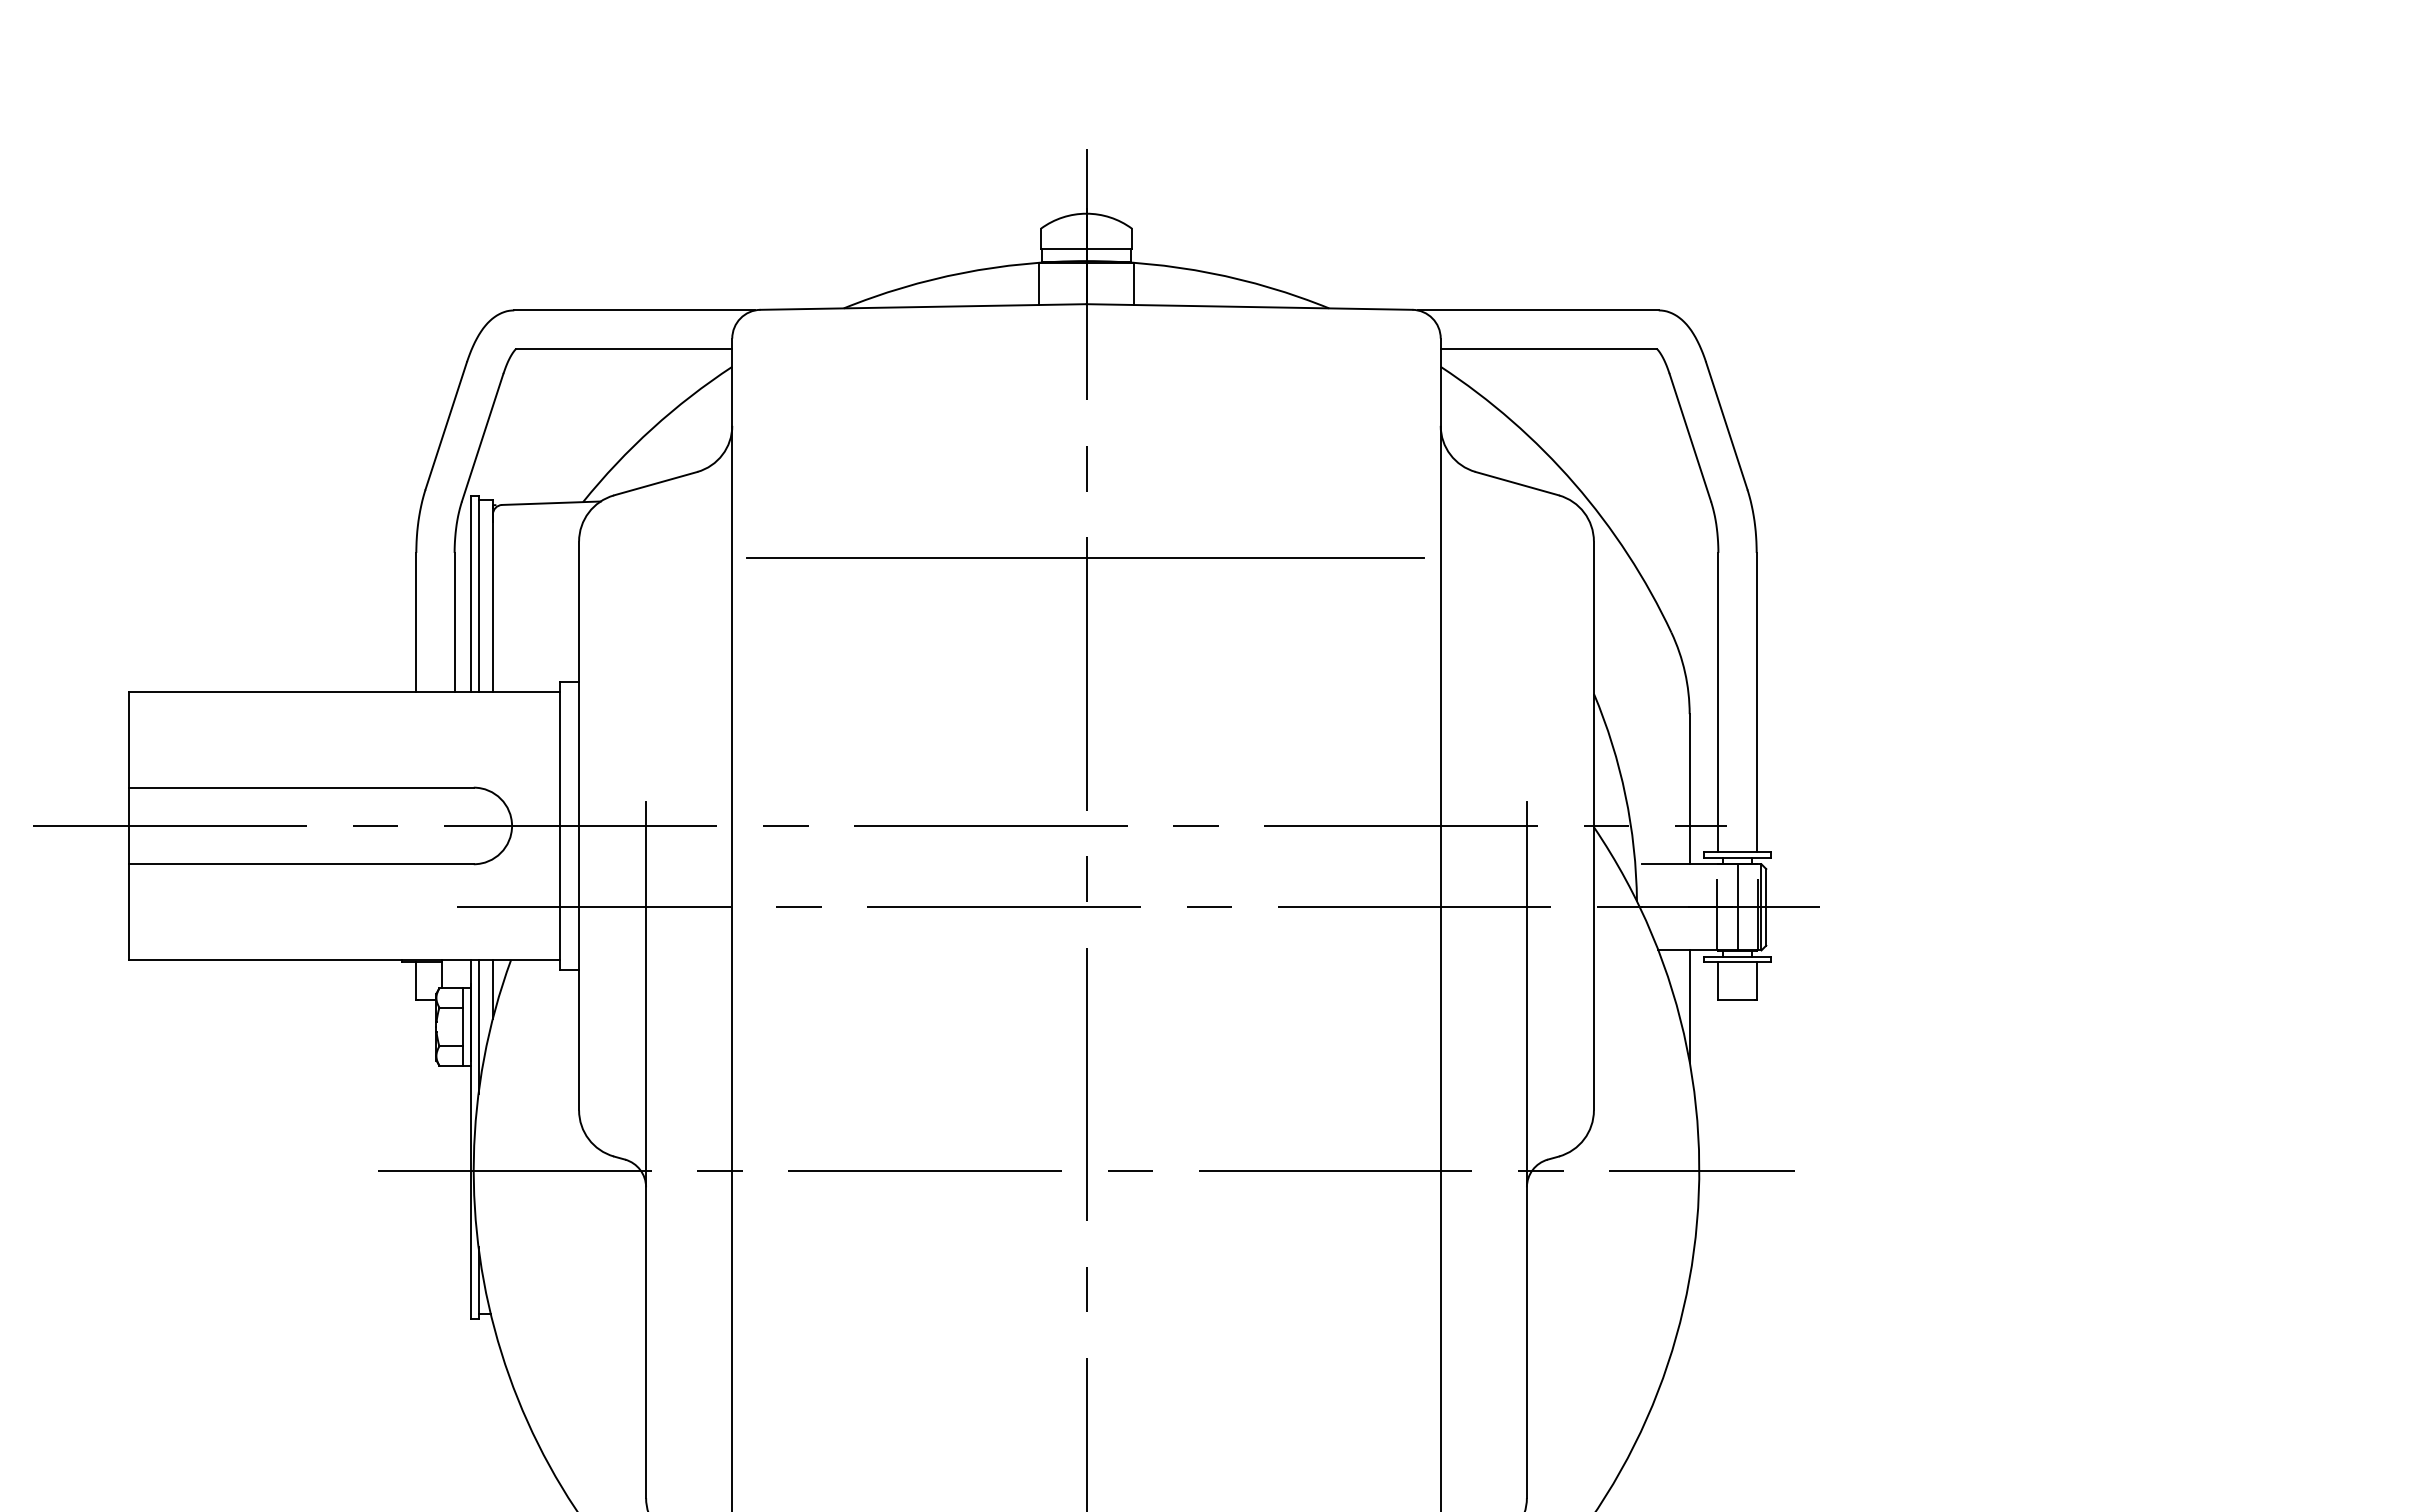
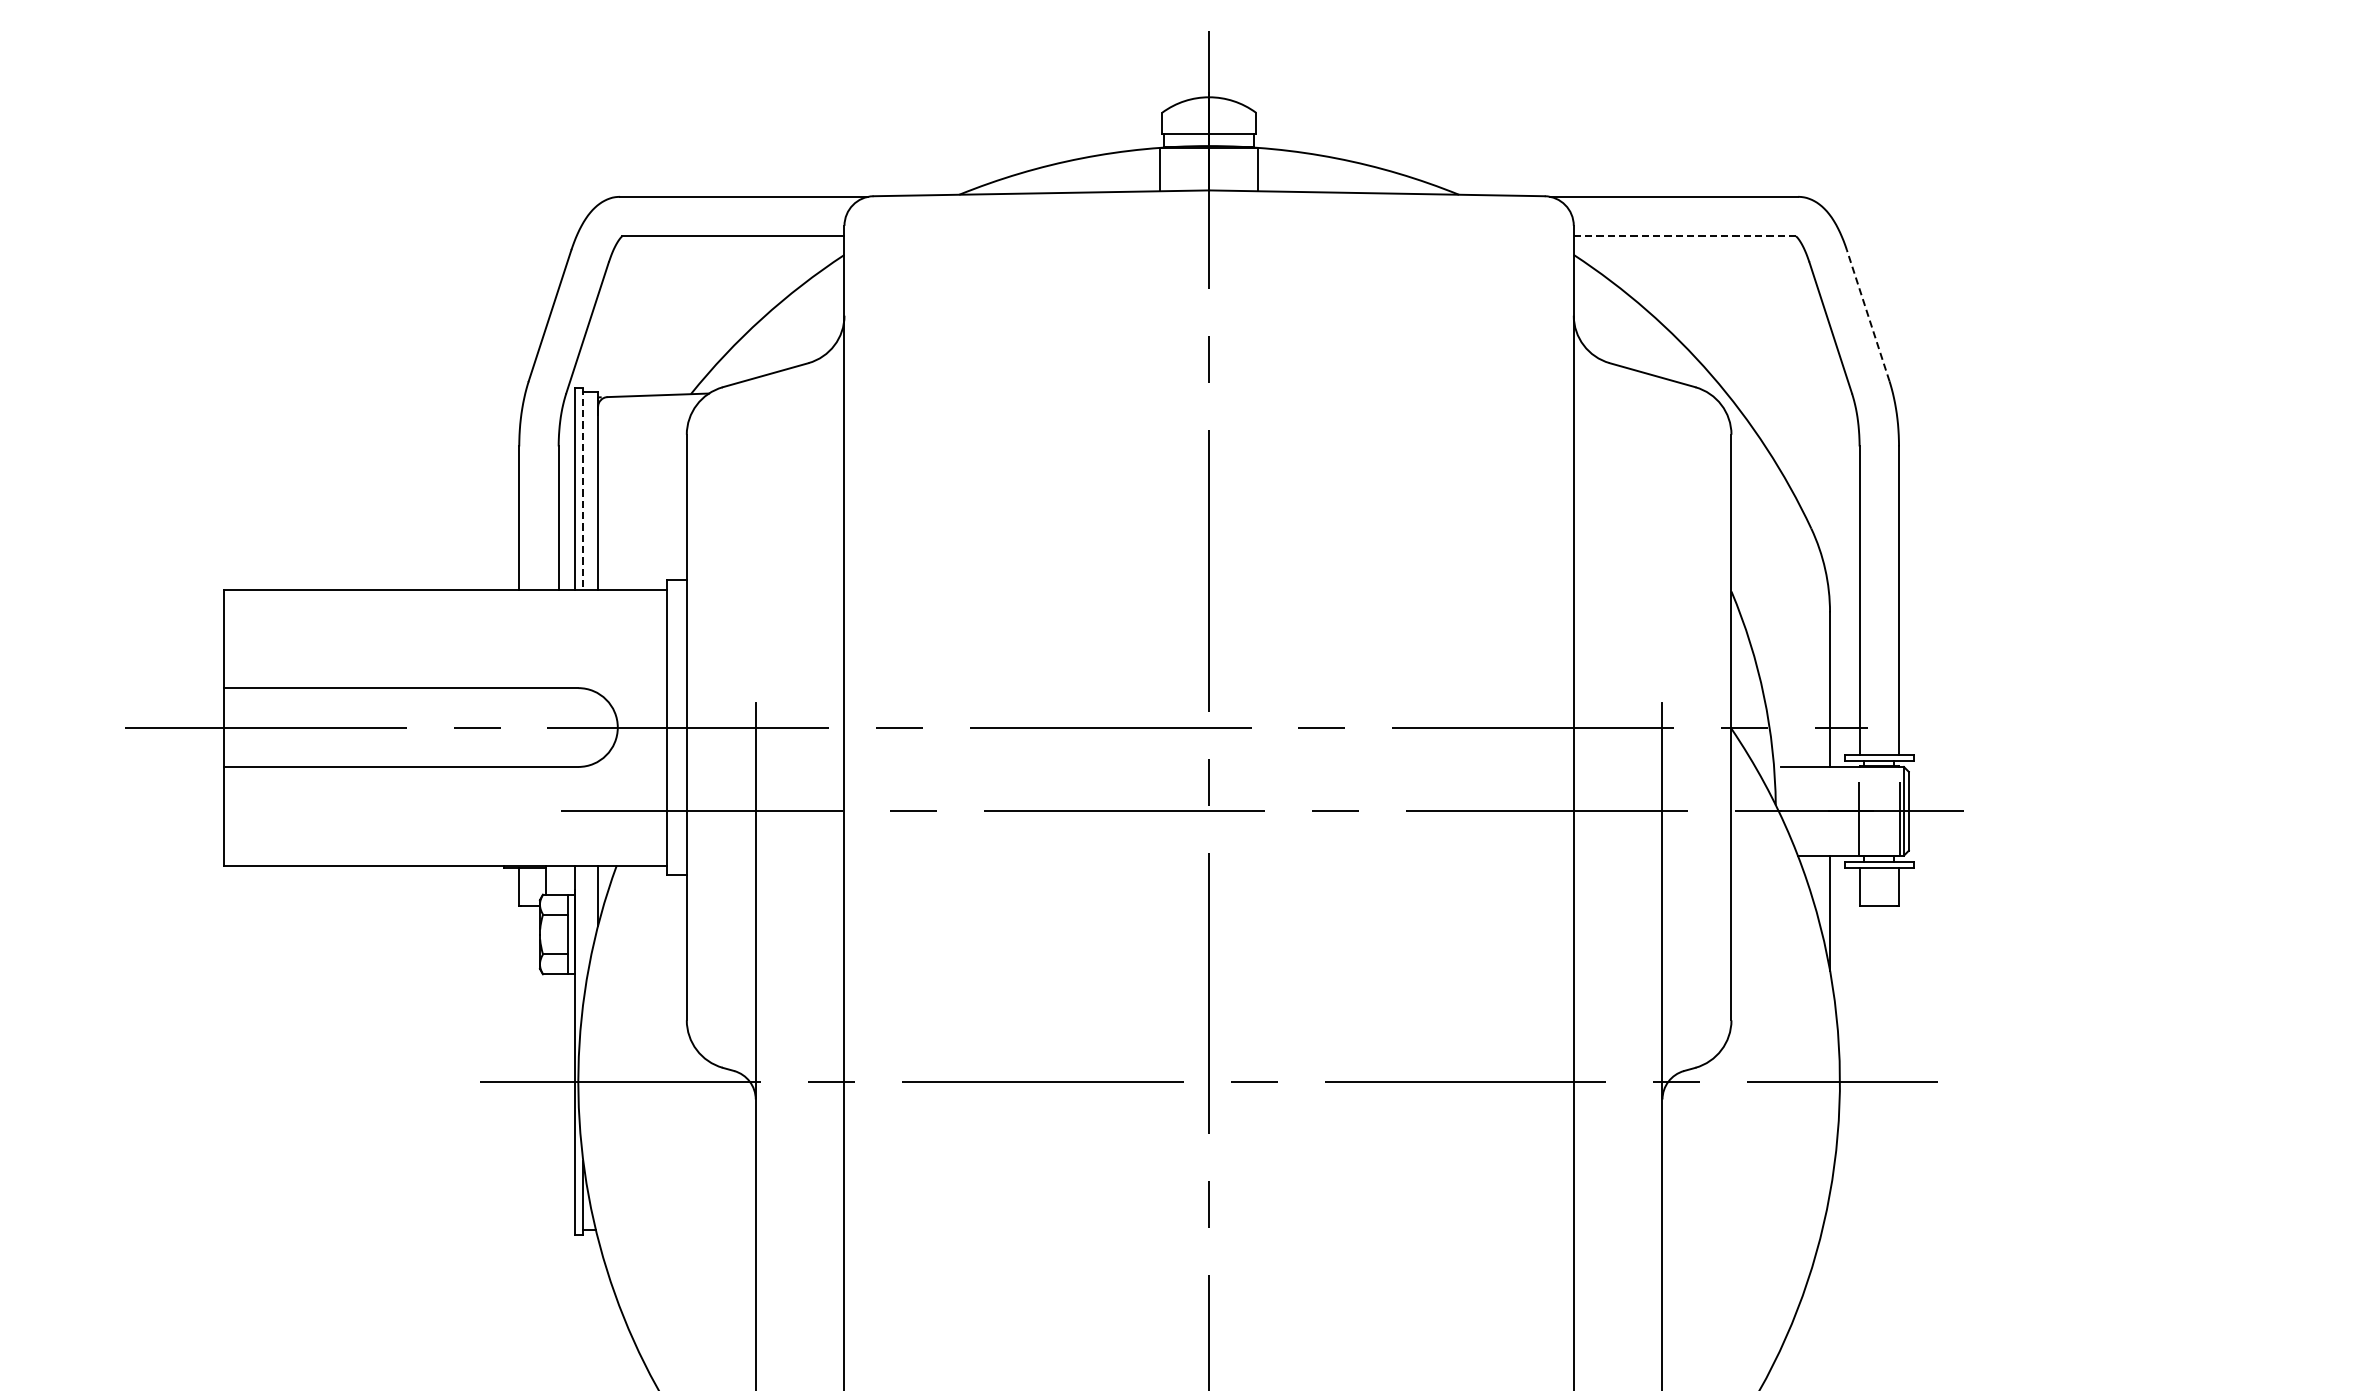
line: (1548, 348) -> (1684, 236), solid -> dashed
line: (1726, 425) -> (1867, 315), solid -> dashed
line: (1084, 557) -> (1207, 451), removed
line: (478, 594) -> (583, 489), solid -> dashed
line: (1737, 907) -> (1879, 811), removed
line: (478, 1027) -> (583, 935), removed

